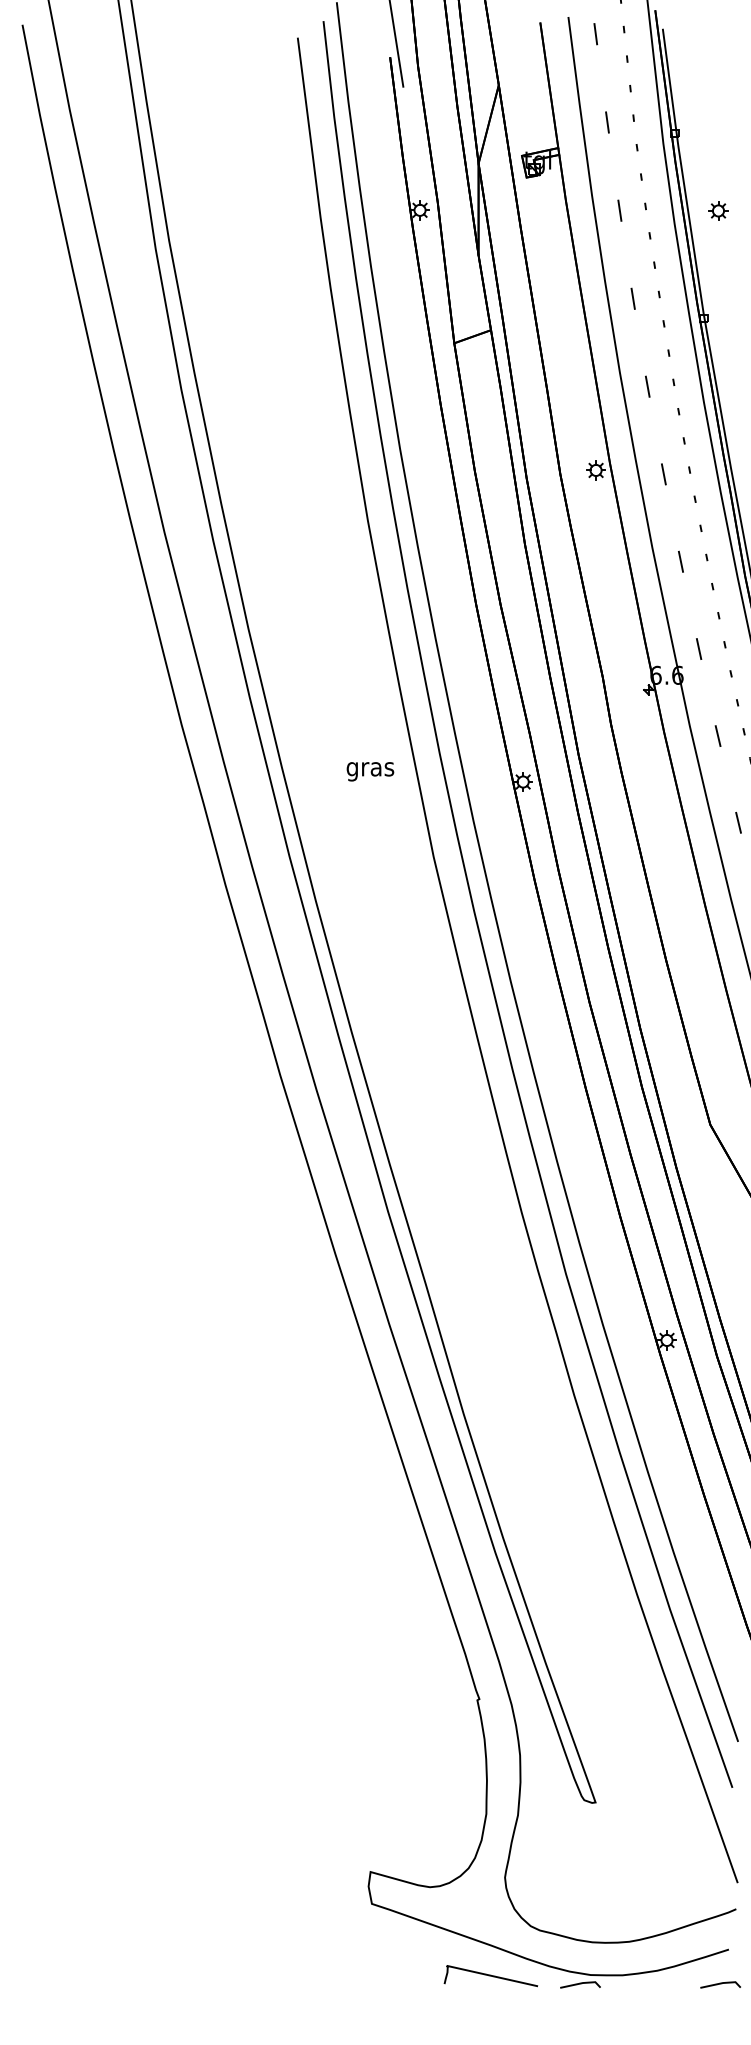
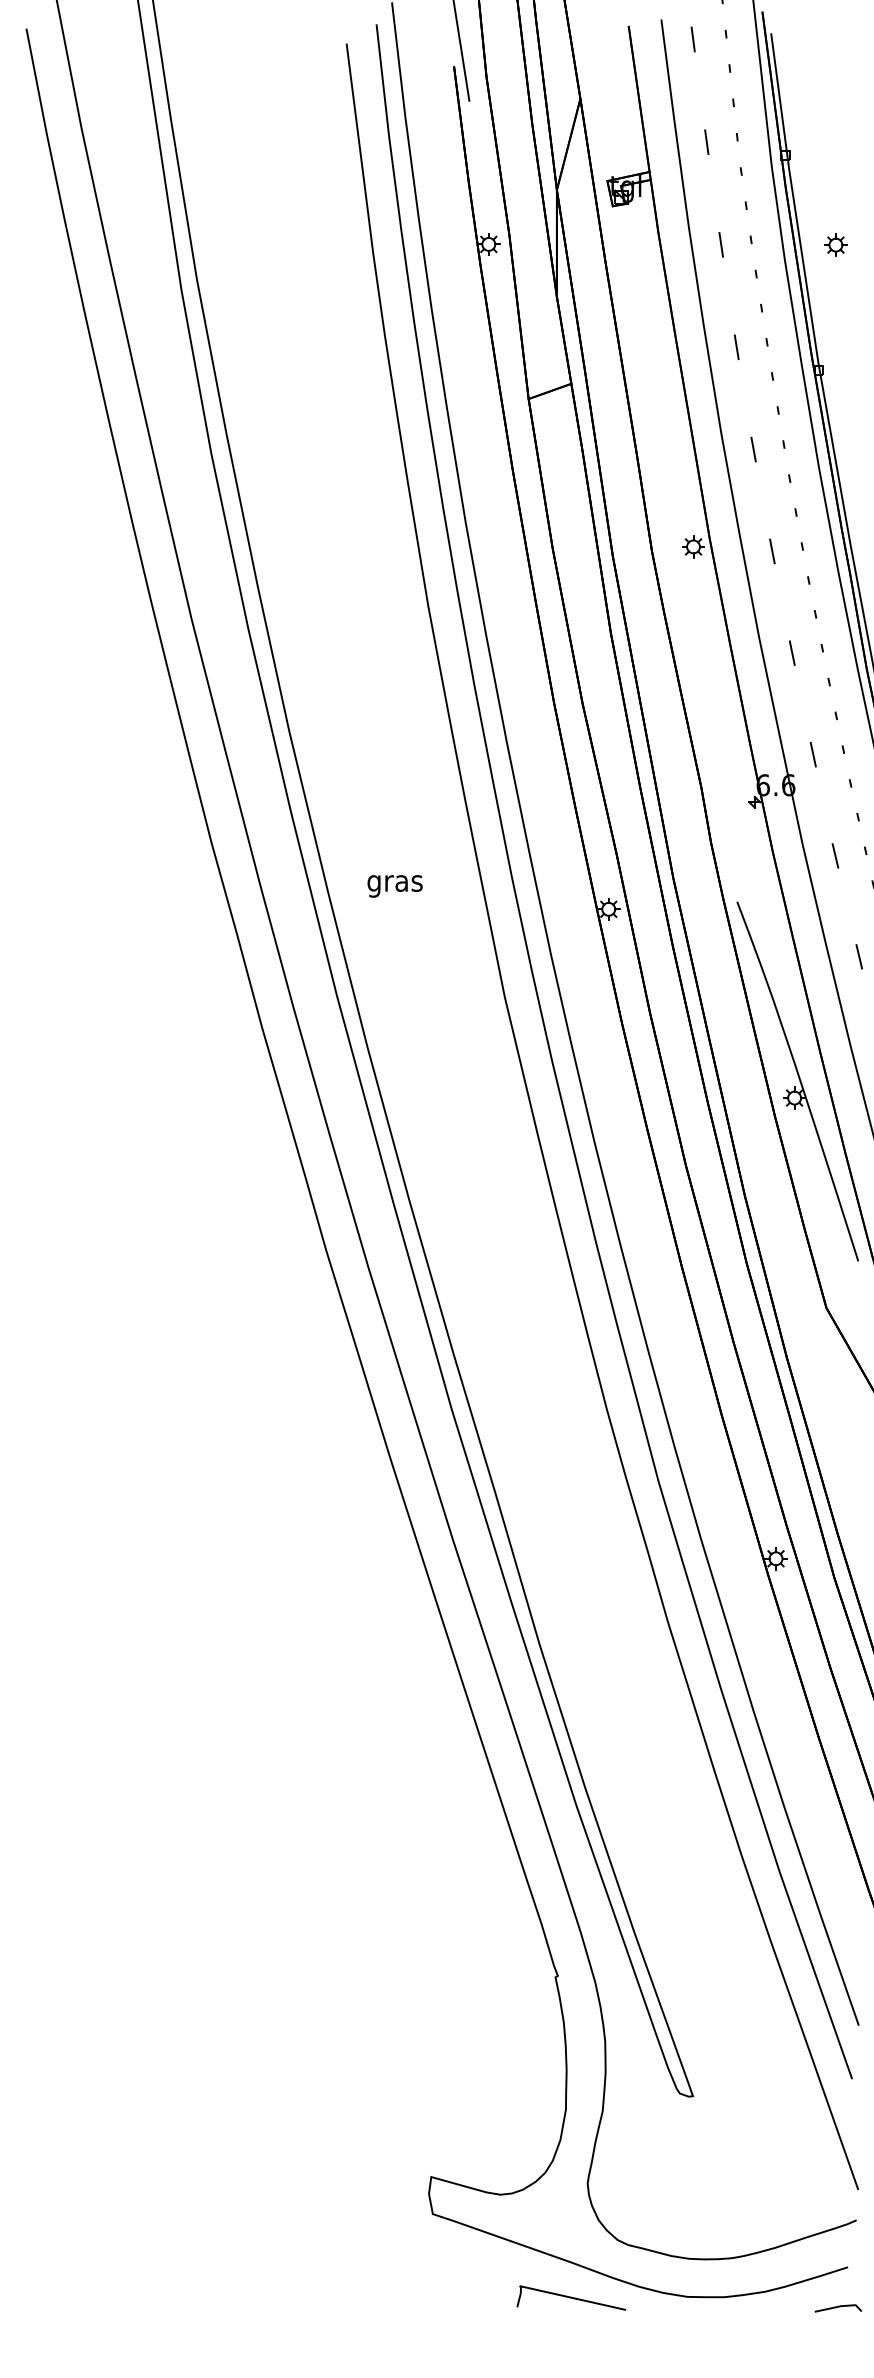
text: (369, 771) -> (394, 886), moved
part: (685, 930) -> (797, 1081), added
line: (580, 1984) -> (675, 2307), removed

